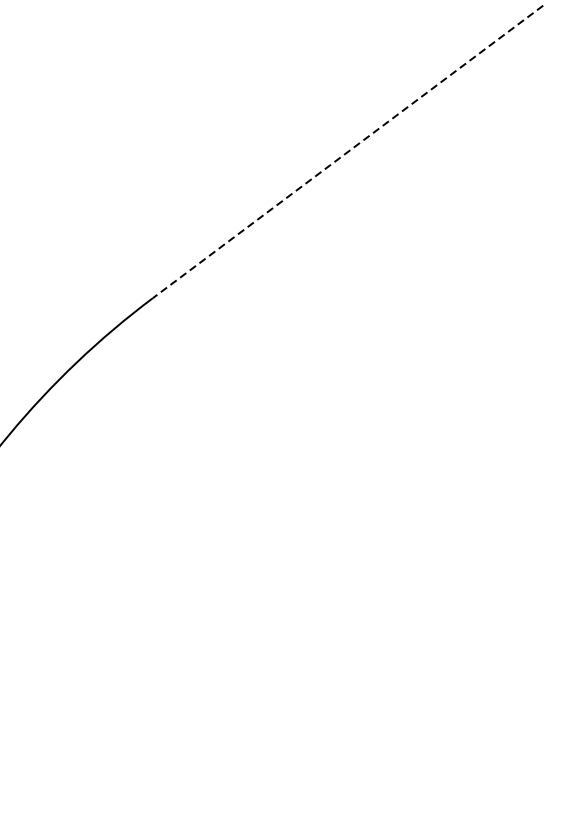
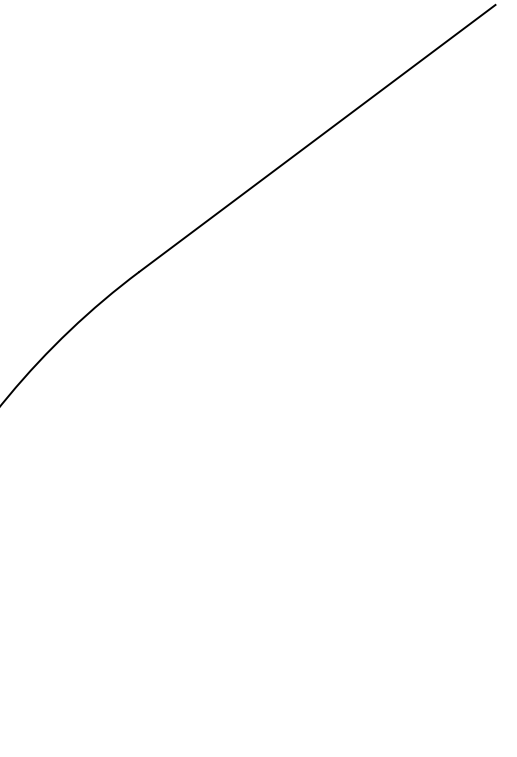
line: (348, 151) -> (317, 138), dashed -> solid

